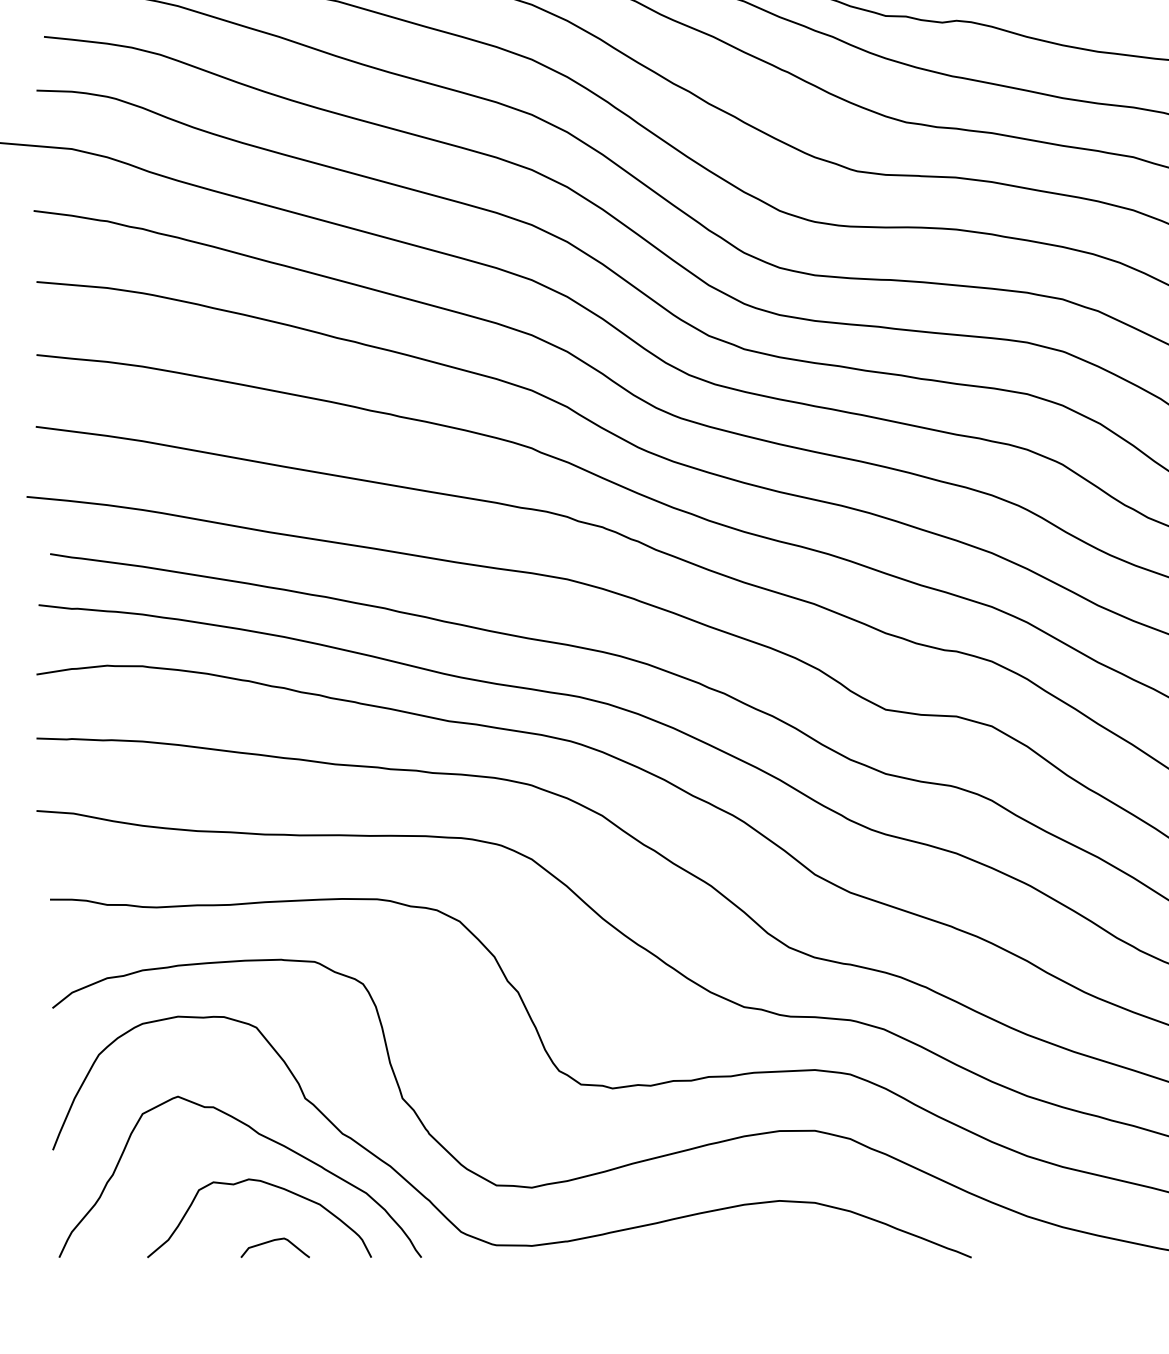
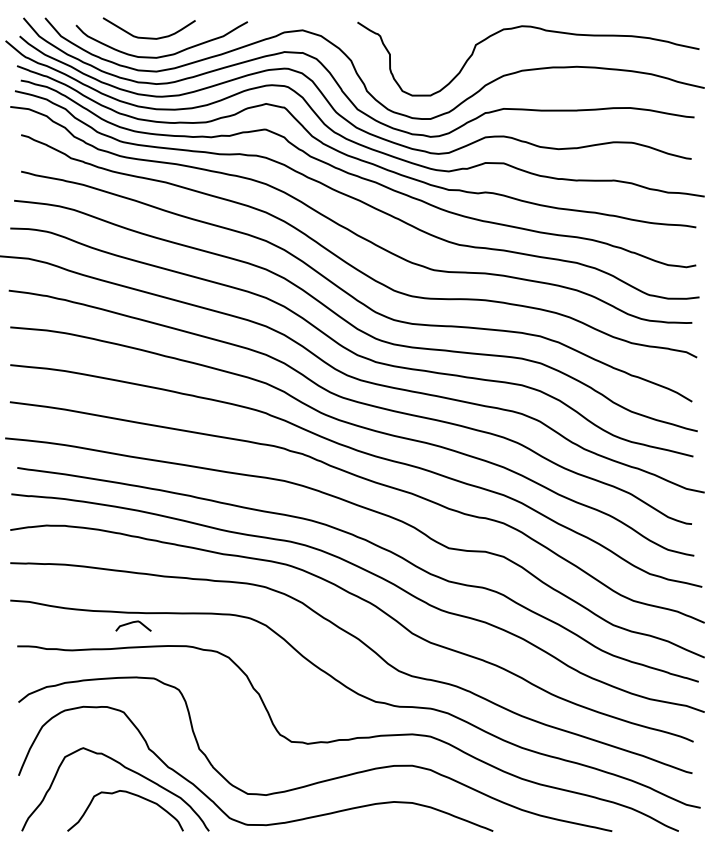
curve: (273, 1242) -> (132, 623), moved

